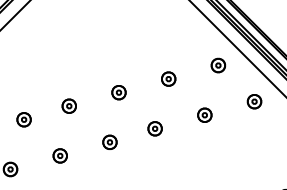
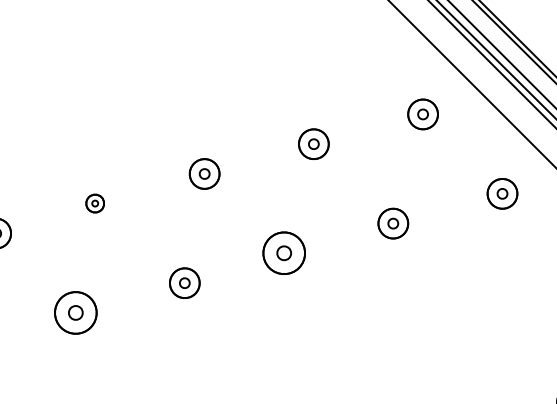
part: (68, 105) -> (93, 202), size x0.6
part: (154, 128) -> (282, 252), size x1.4
part: (59, 155) -> (73, 312), size x1.4

